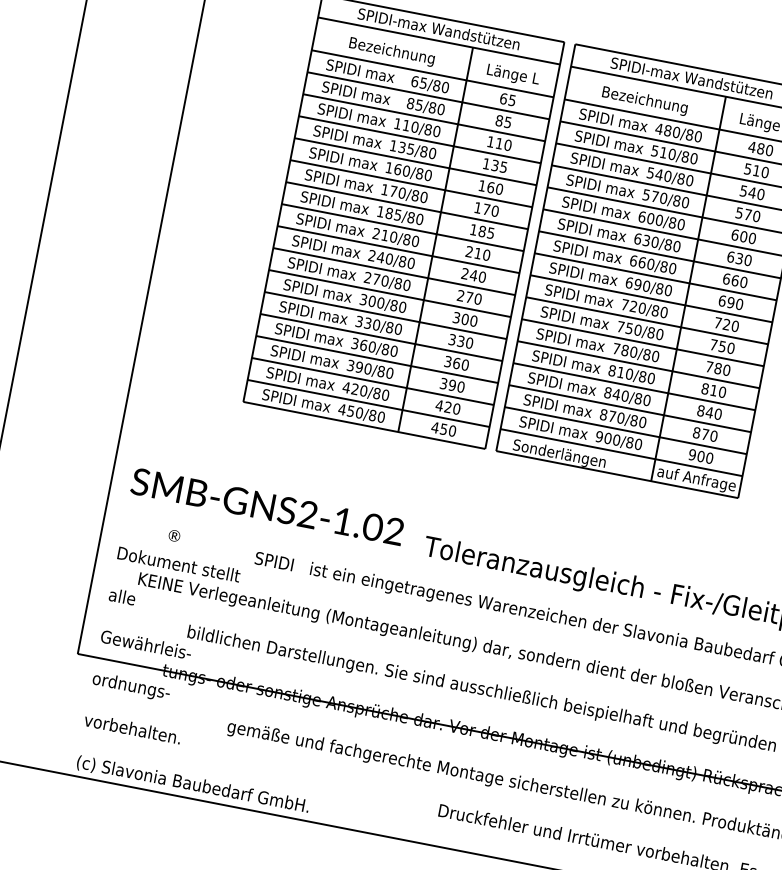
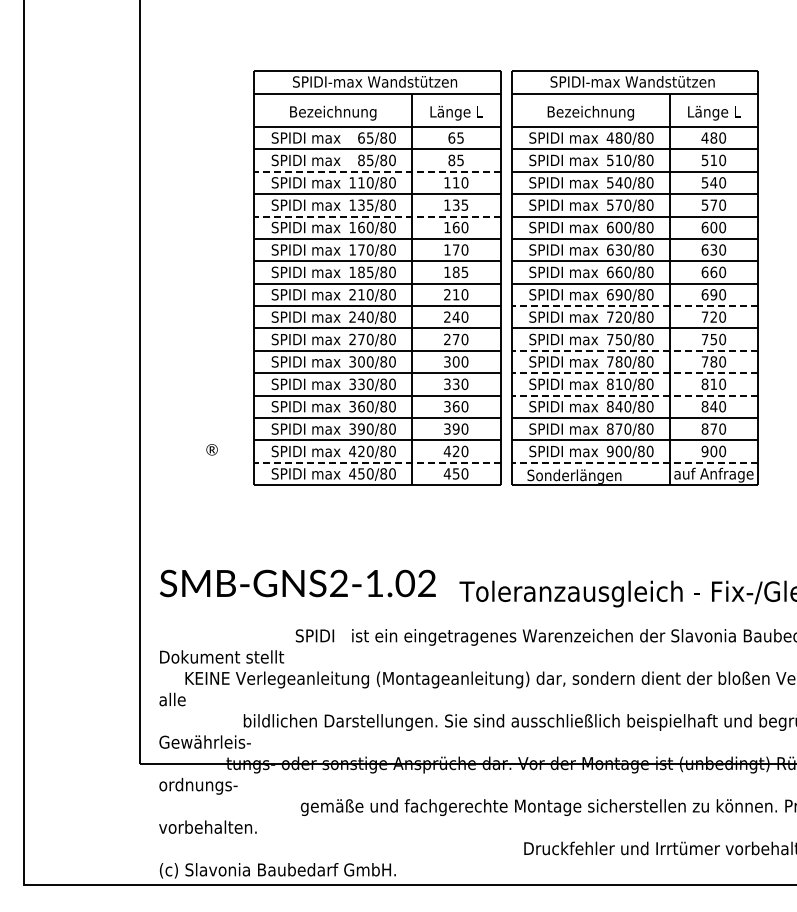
line: (423, 117) -> (376, 171), solid -> dashed
line: (414, 161) -> (376, 216), solid -> dashed
line: (650, 299) -> (634, 306), solid -> dashed
line: (642, 342) -> (634, 350), solid -> dashed
line: (638, 364) -> (634, 373), solid -> dashed
line: (633, 386) -> (634, 395), solid -> dashed
line: (367, 402) -> (376, 462), solid -> dashed
line: (621, 452) -> (634, 462), solid -> dashed
text: (173, 535) -> (211, 449), moved

